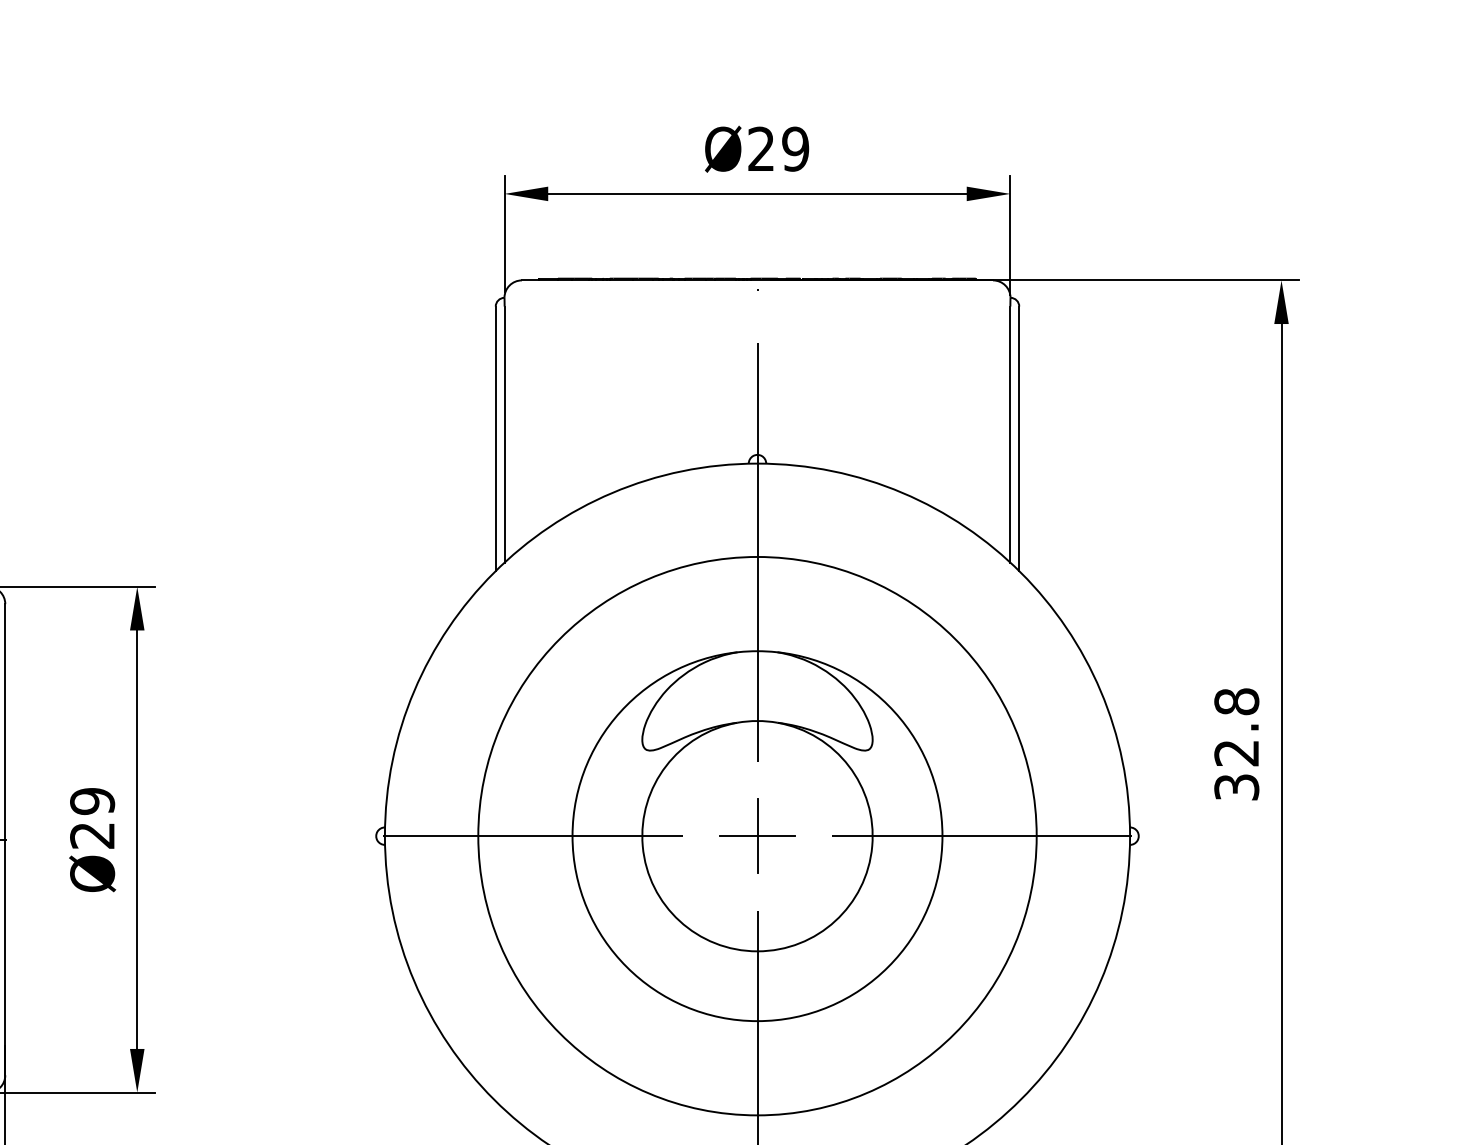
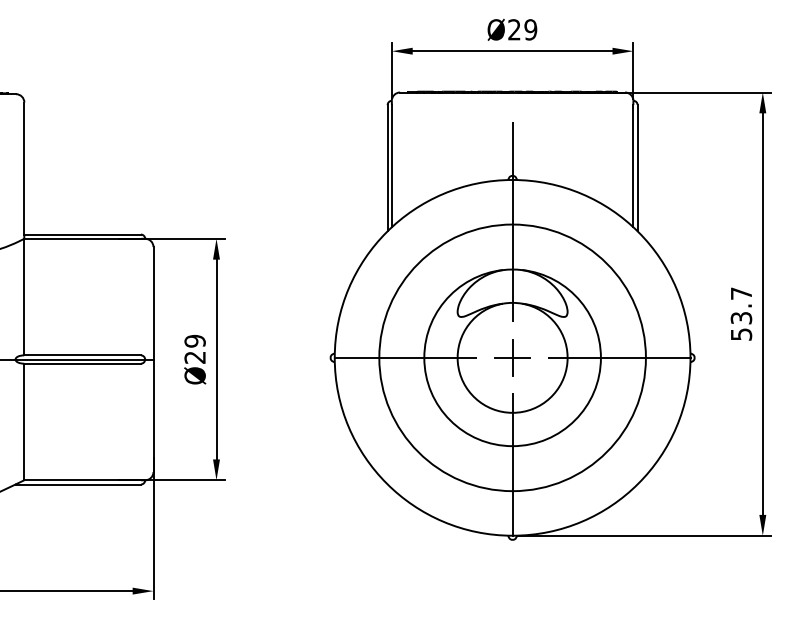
text: (1236, 743) -> (741, 313), 32.8 -> 53.7

